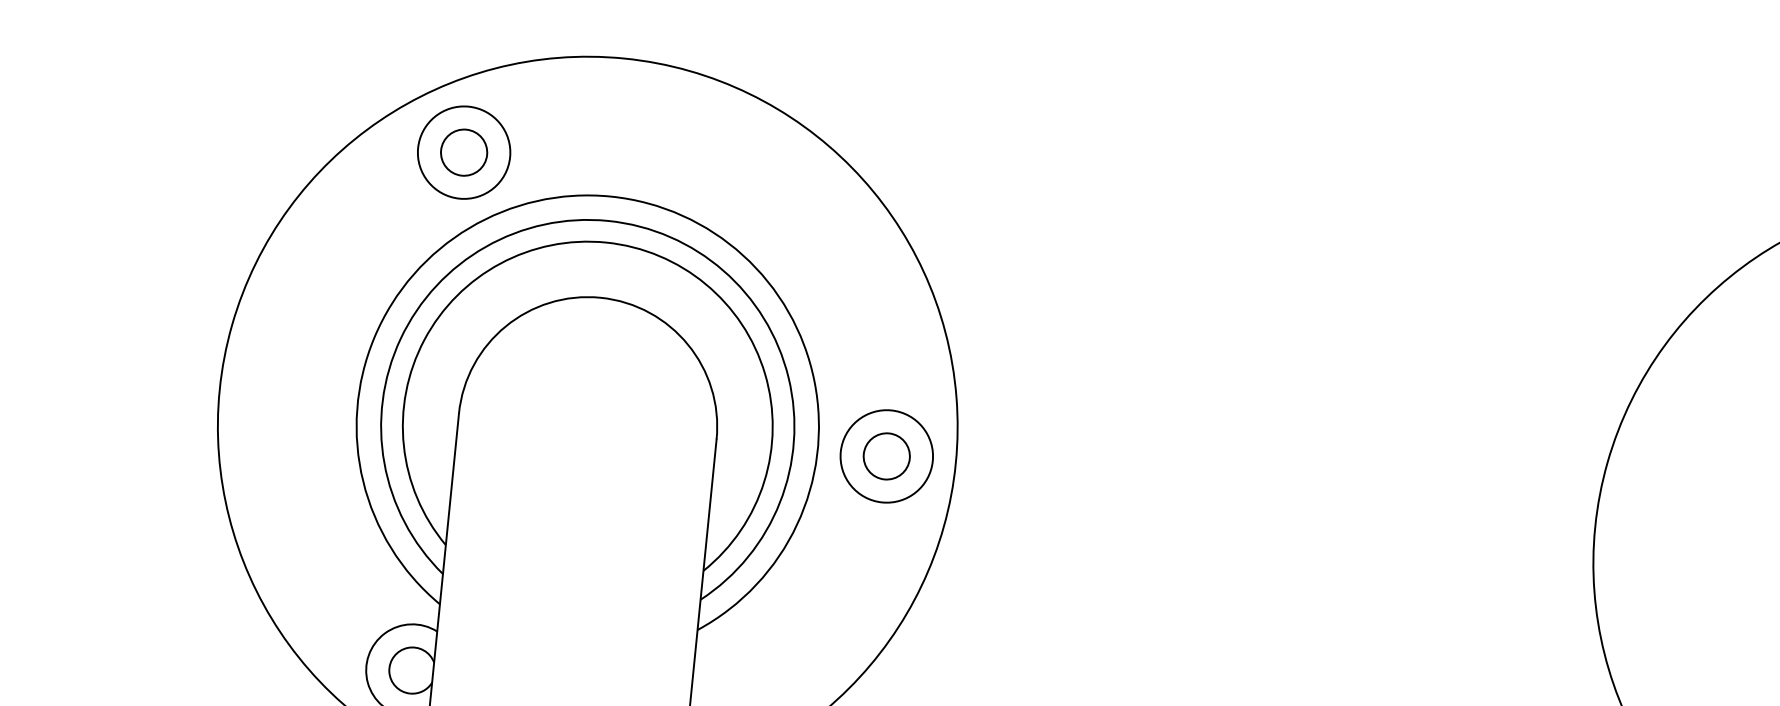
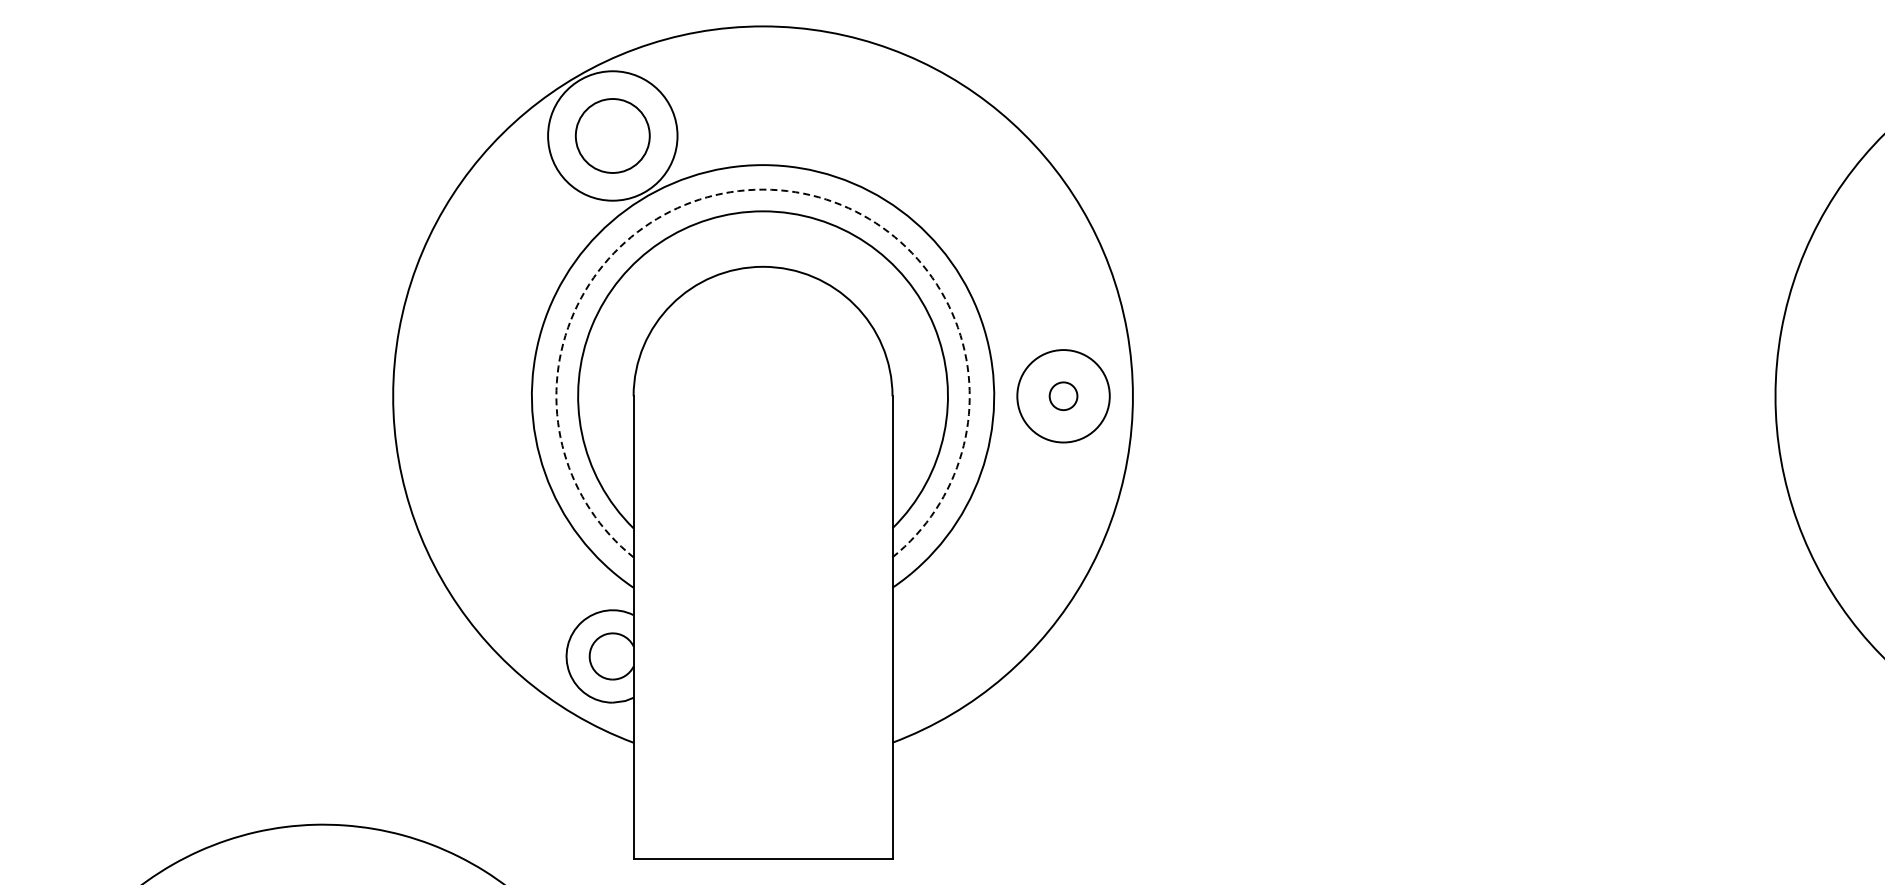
circle: (463, 152) -> (612, 135), size x1.4
circle: (463, 152) -> (612, 135), size x1.6
arc: (608, 220) -> (763, 189), solid -> dashed
circle: (886, 456) -> (1063, 396), size x0.6

